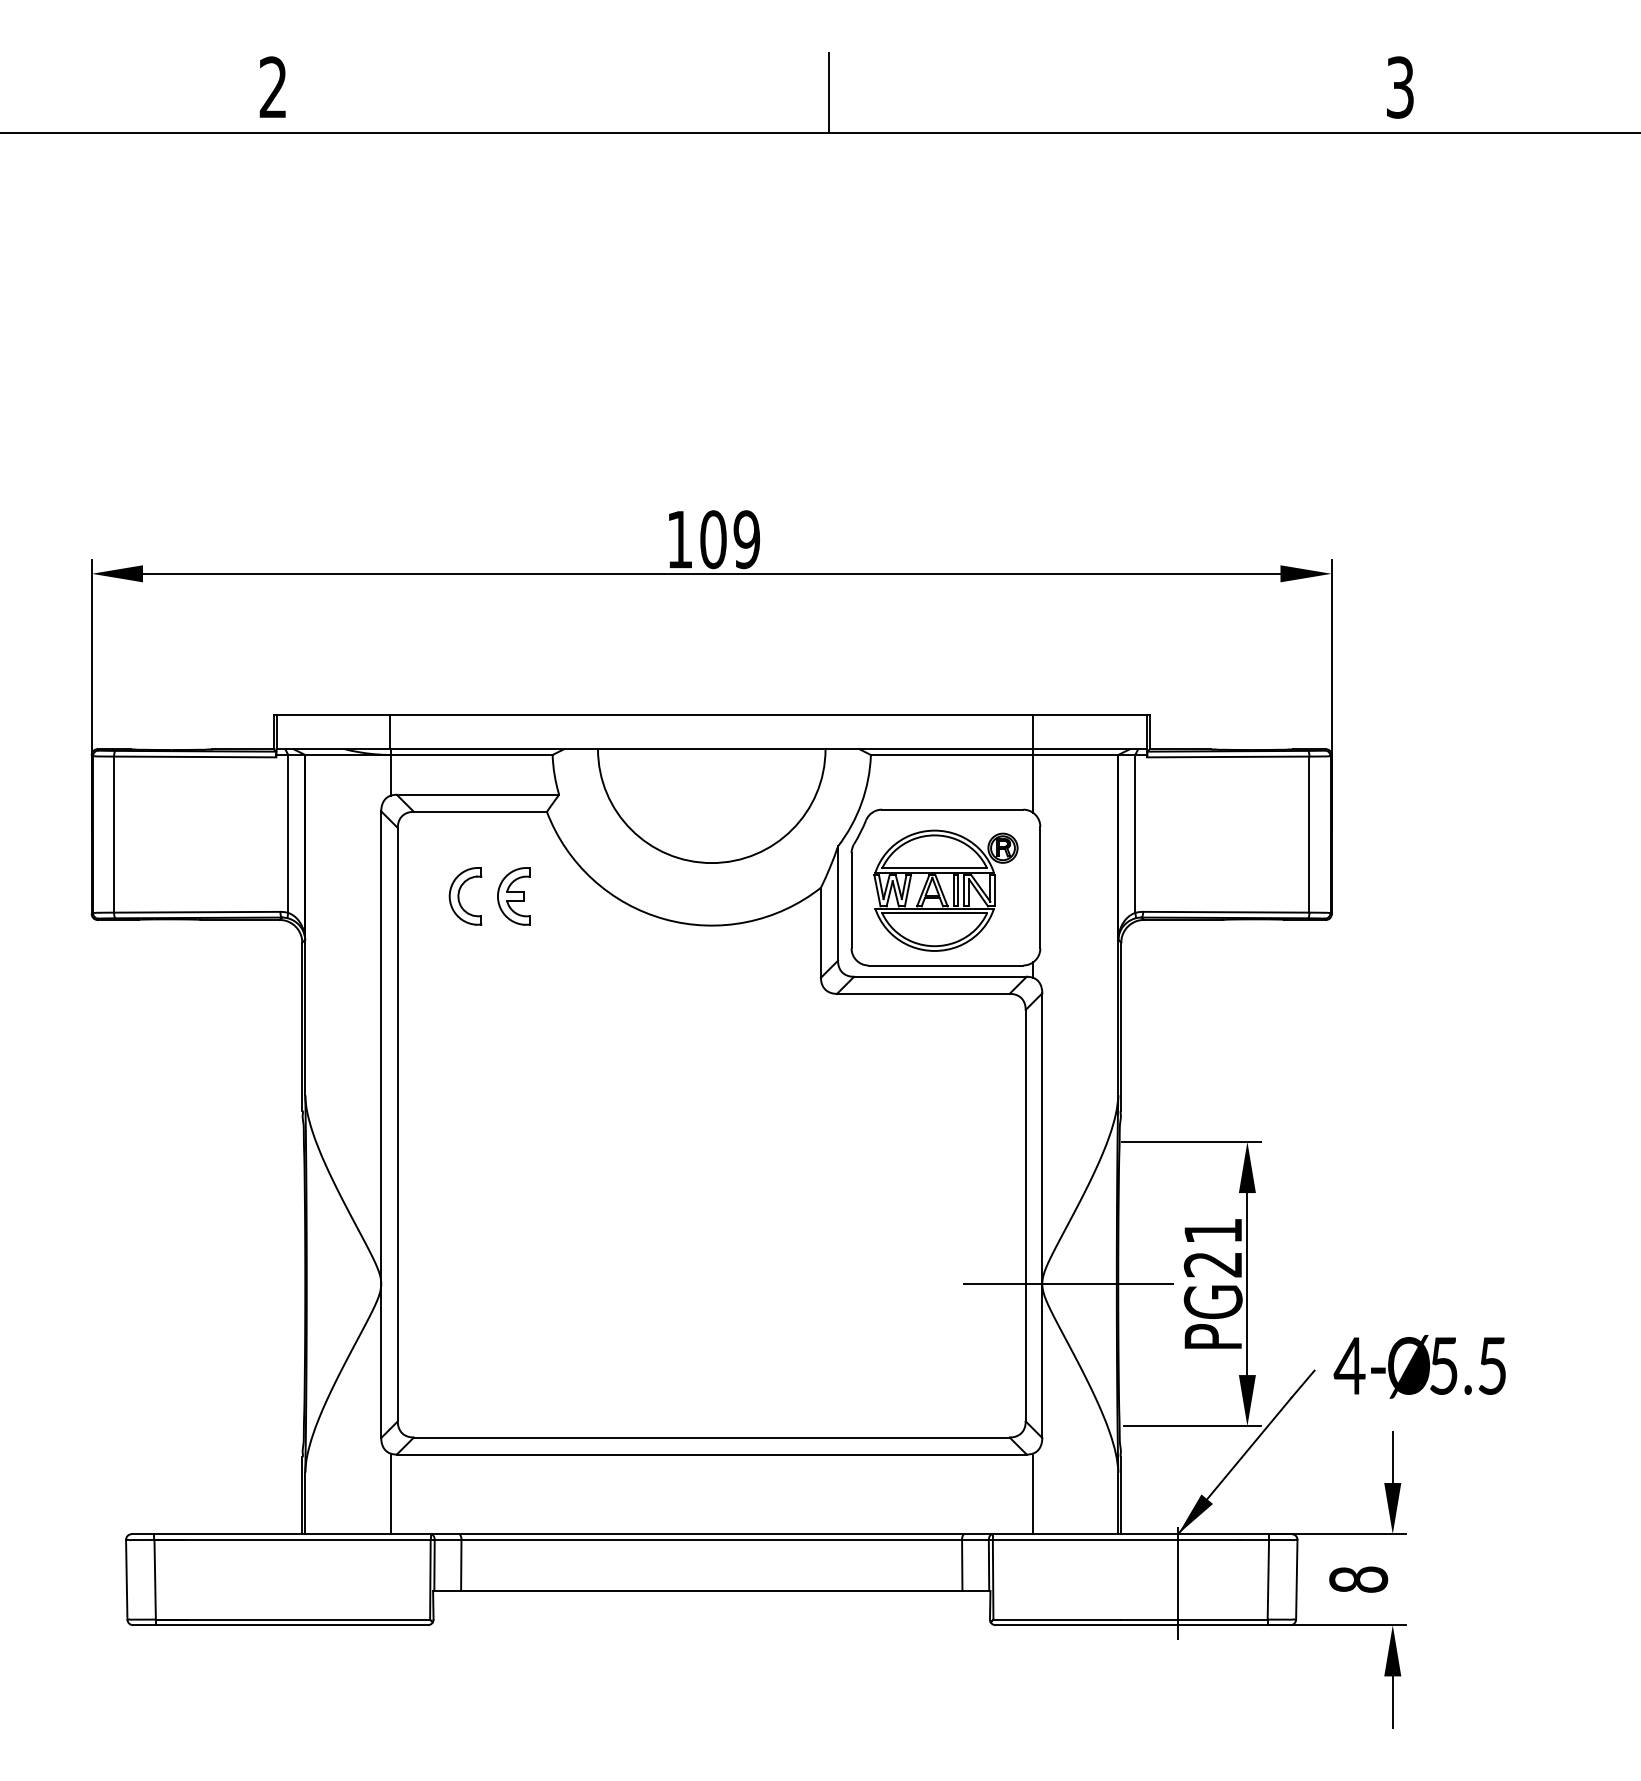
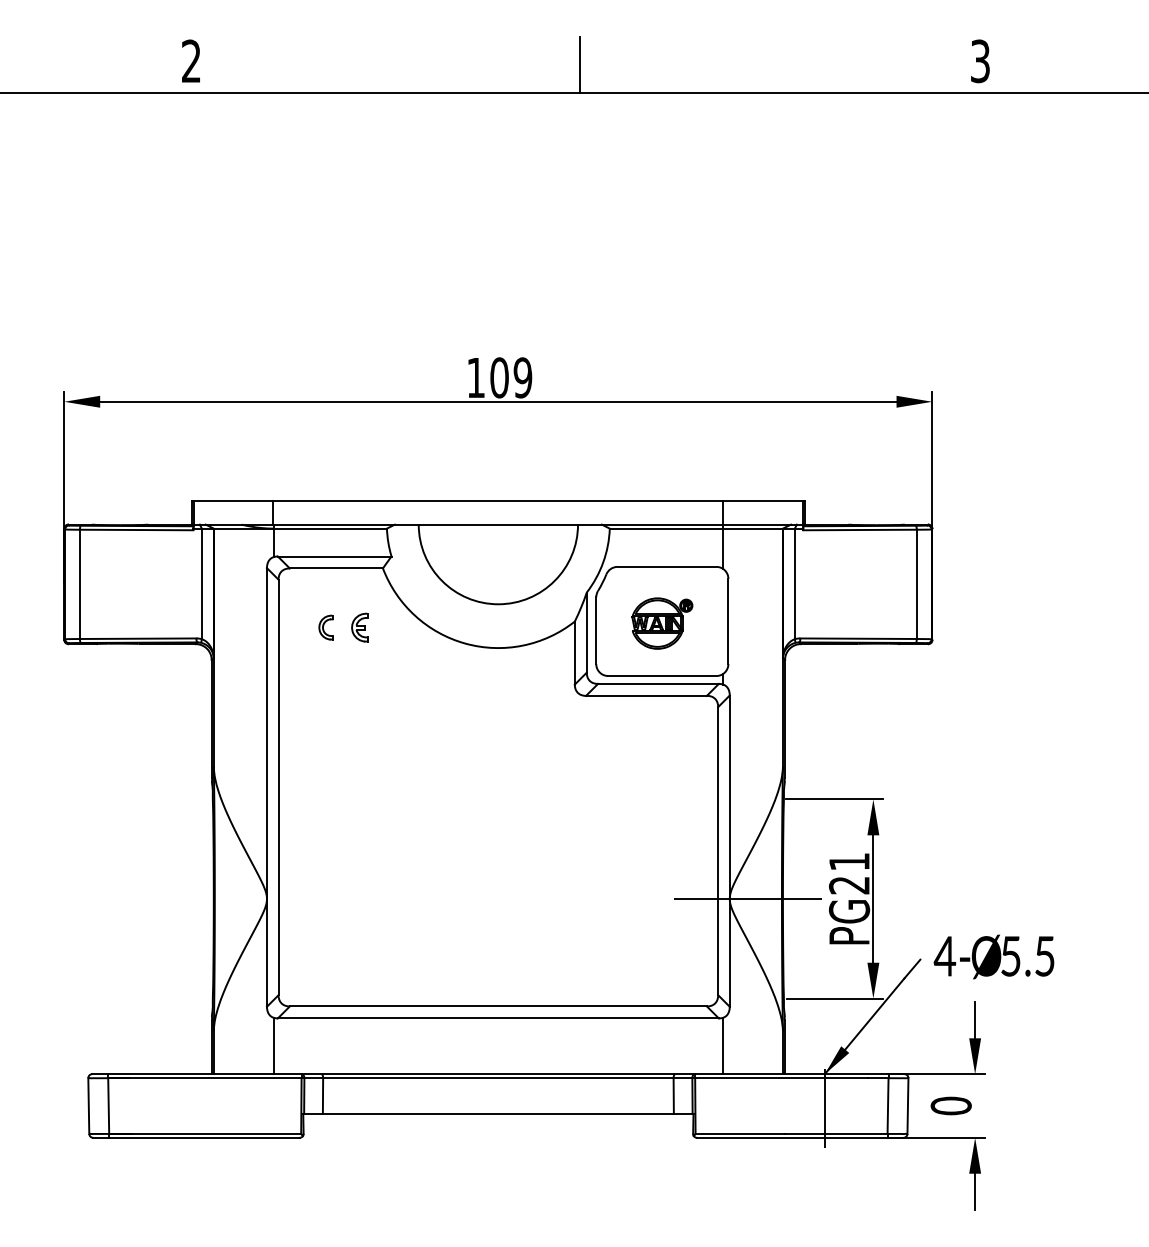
part: (945, 890) -> (662, 623), size x0.6
part: (465, 896) -> (325, 627), size x0.6
part: (513, 896) -> (359, 627), size x0.7
text: (1358, 1579) -> (951, 1105), 8 -> 0

